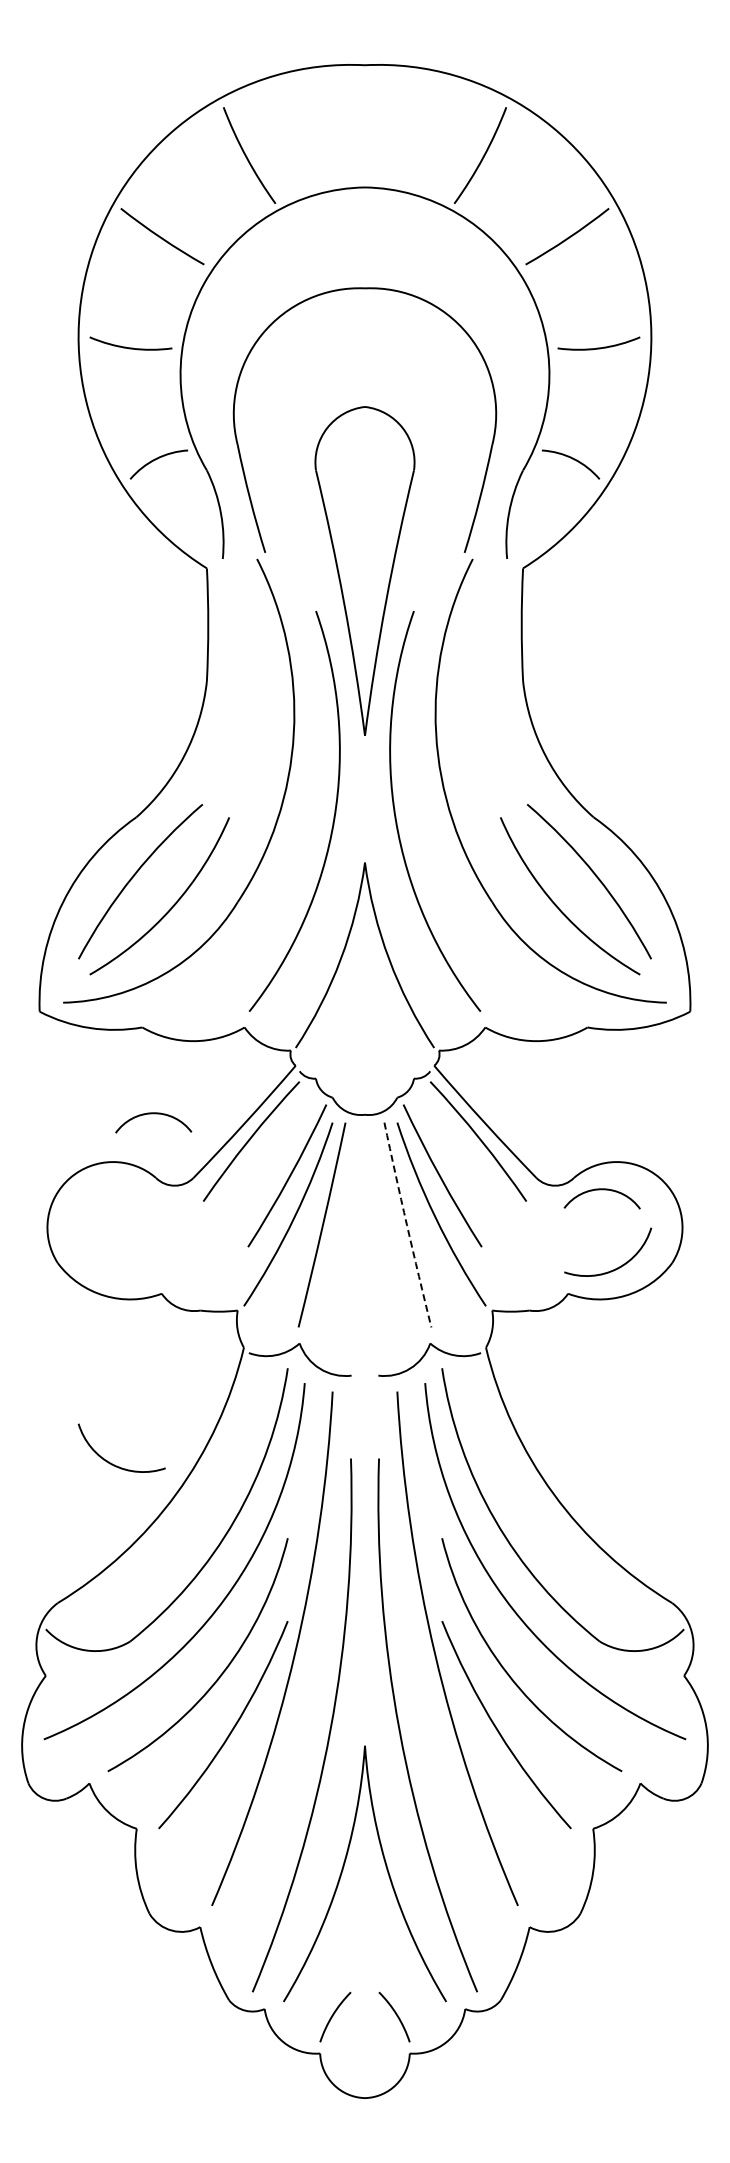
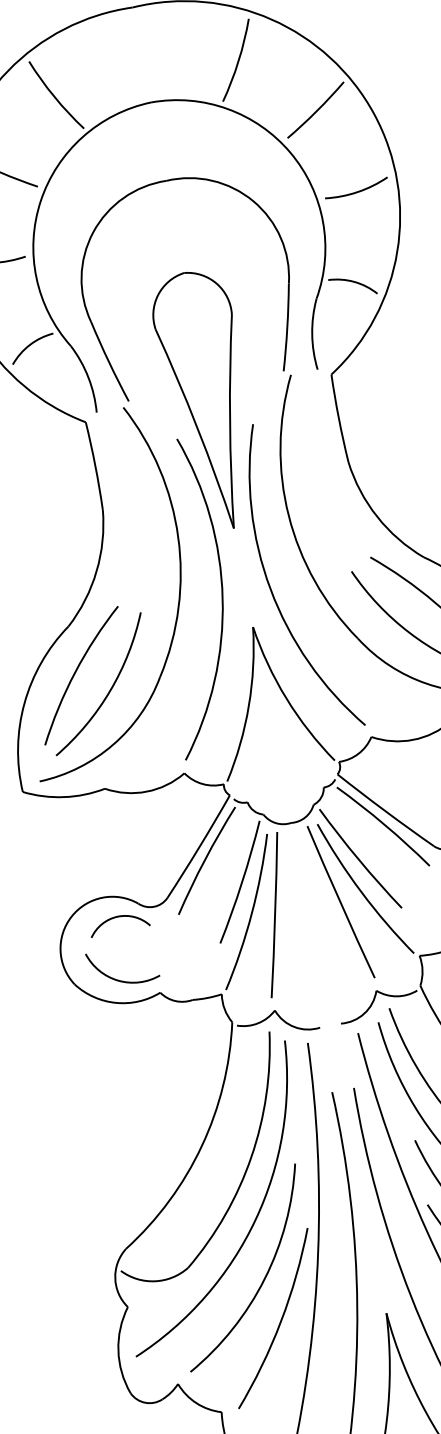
arc: (153, 1114) -> (118, 917), moved
arc: (407, 1225) -> (340, 902), dashed -> solid
arc: (112, 1463) -> (118, 979), moved

